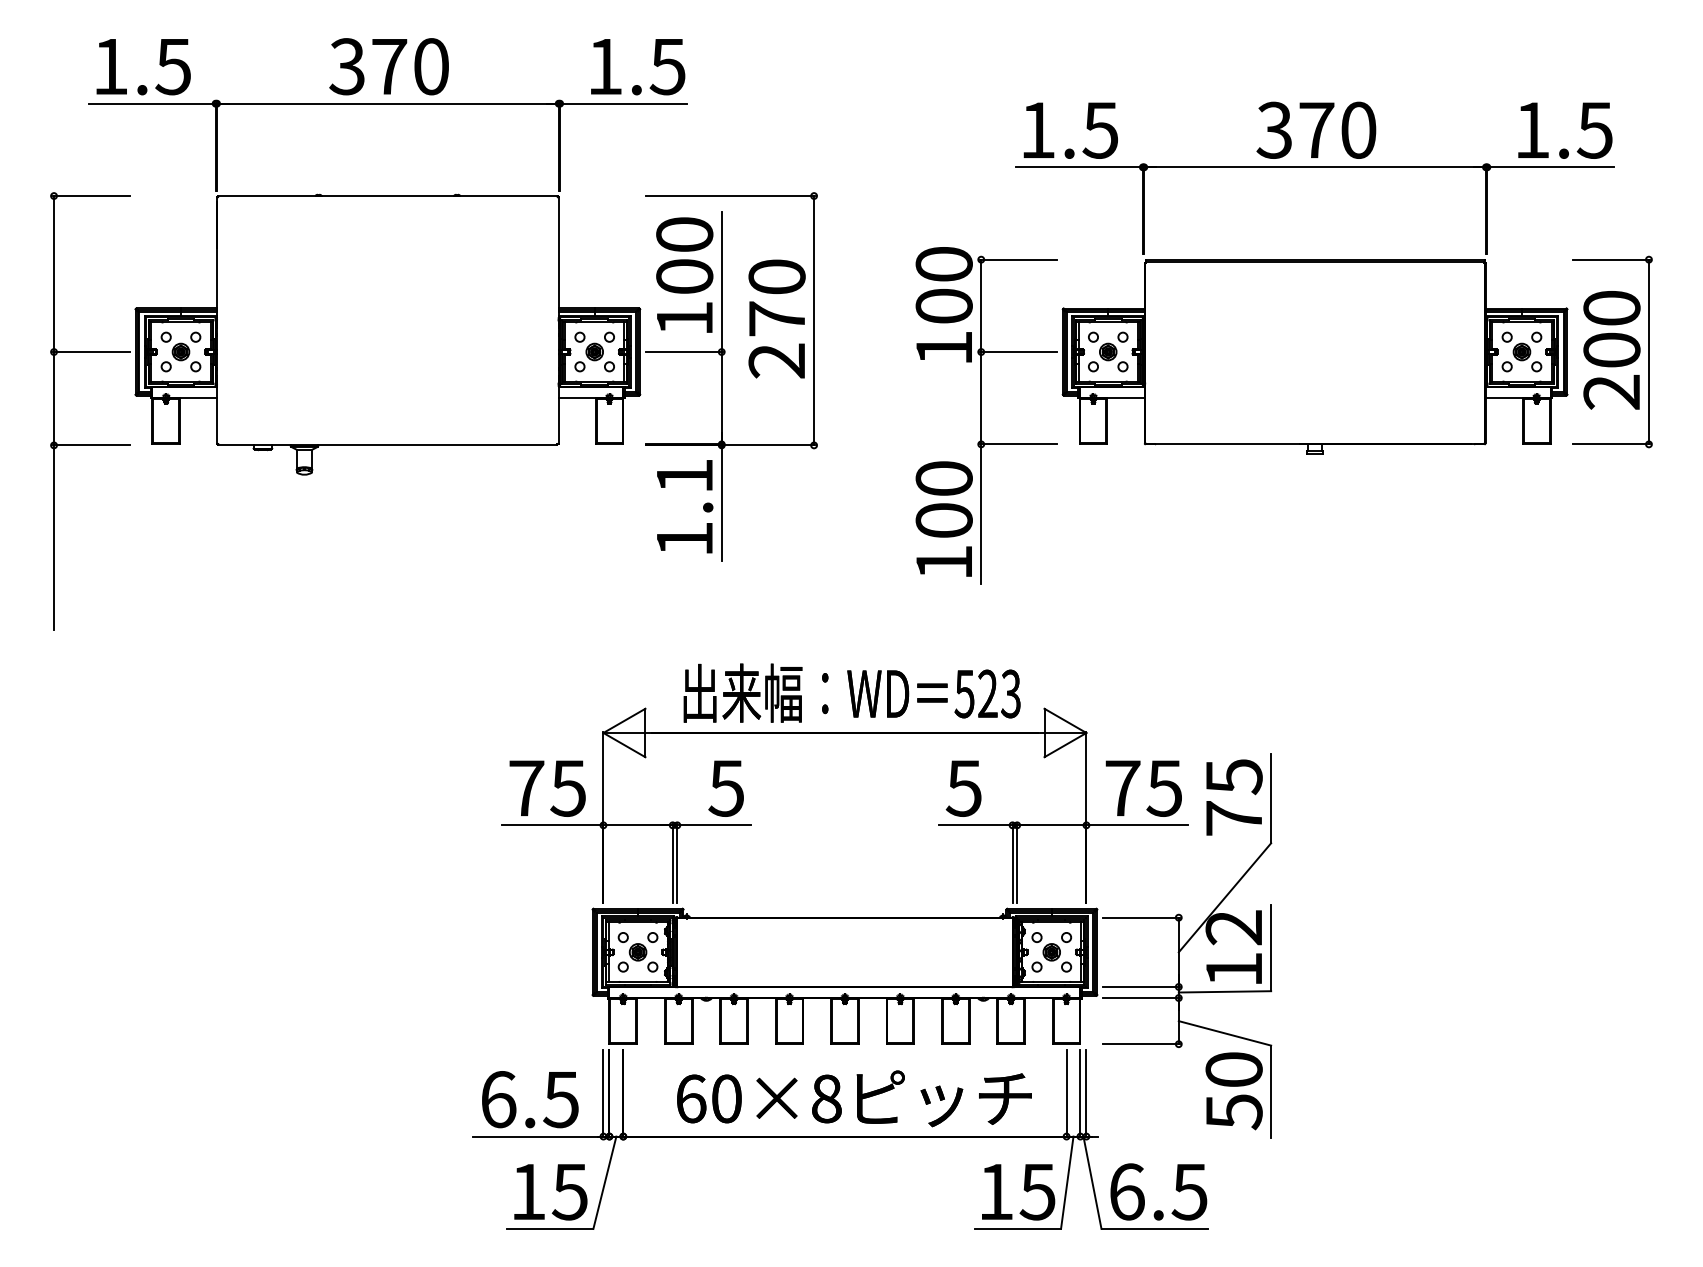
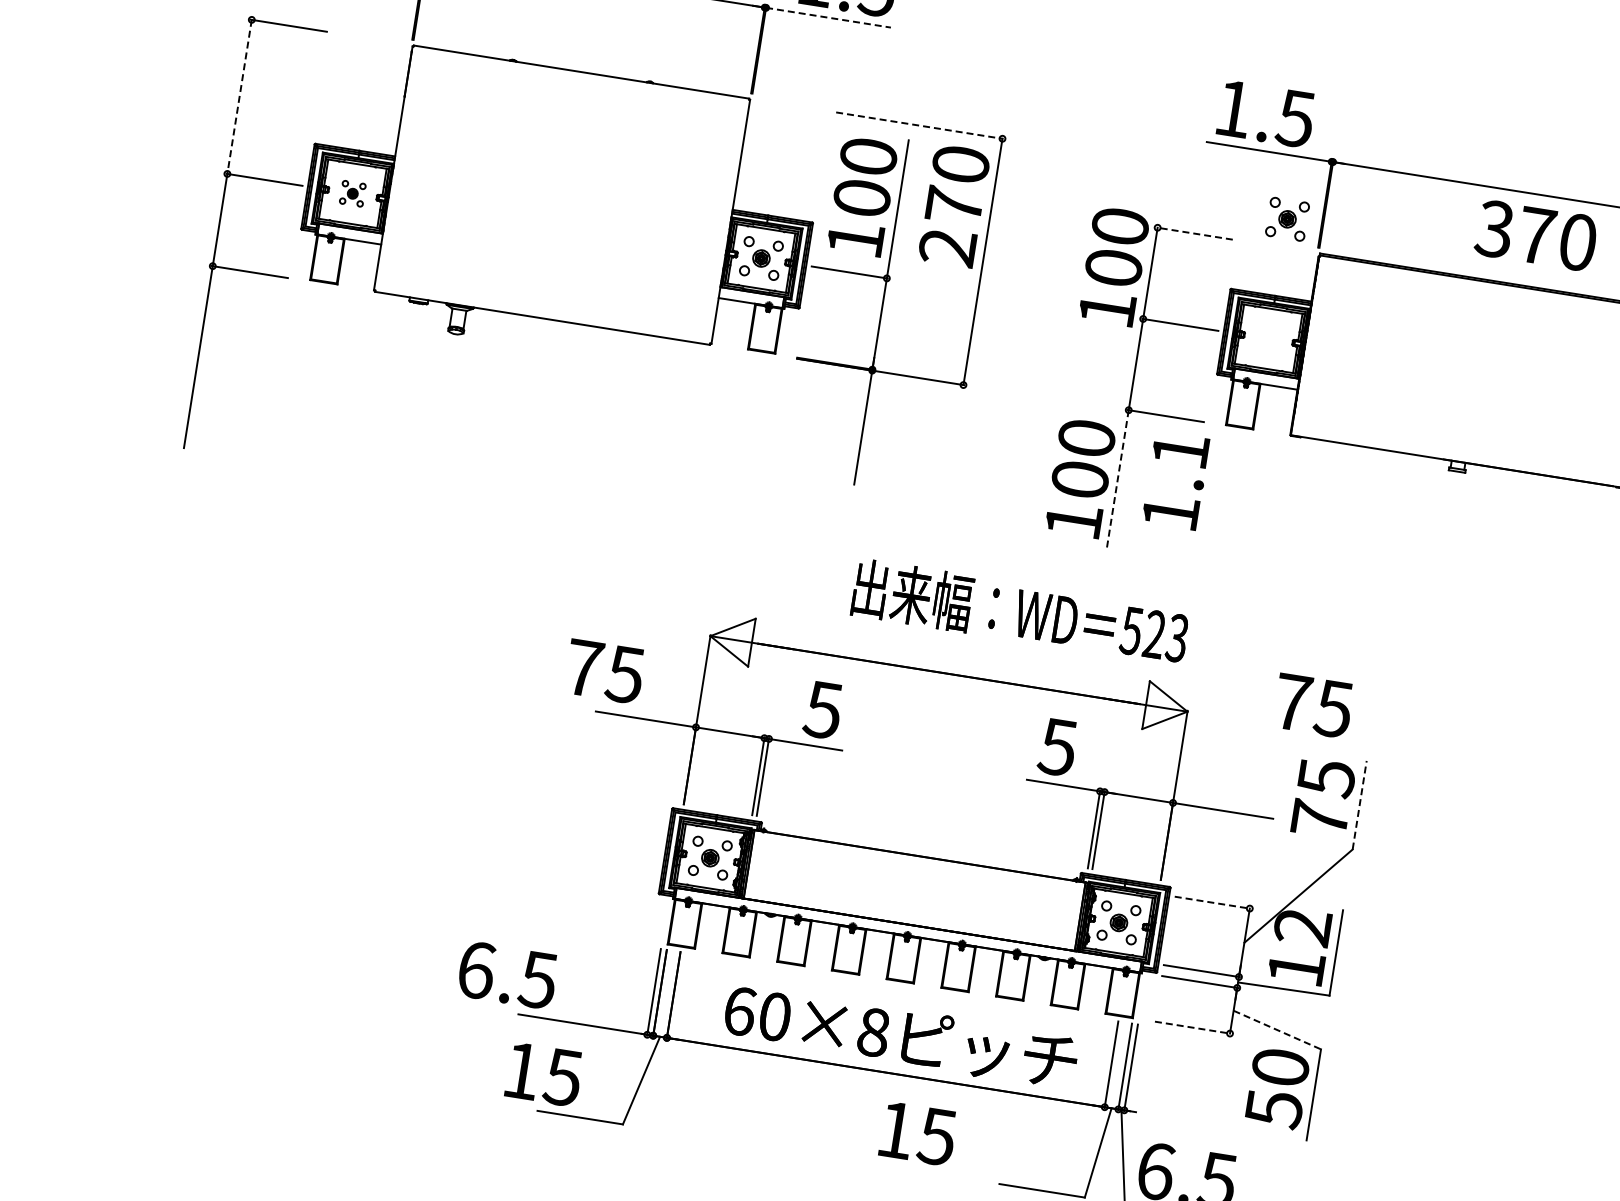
line: (623, 103) -> (828, 17), solid -> dashed
text: (1316, 129) -> (1536, 234), moved
line: (730, 196) -> (919, 126), solid -> dashed
line: (1018, 259) -> (1194, 233), solid -> dashed
line: (54, 274) -> (239, 97), solid -> dashed
text: (776, 318) -> (953, 205), moved
part: (180, 351) -> (352, 193), size x0.6
part: (1108, 351) -> (1287, 218), moved
text: (685, 506) -> (1176, 480), moved
line: (981, 514) -> (1118, 479), solid -> dashed
text: (851, 692) -> (1020, 611), moved
text: (547, 788) -> (604, 671), moved
text: (1143, 788) -> (1313, 705), moved
line: (1271, 798) -> (1360, 805), solid -> dashed
line: (1141, 917) -> (1213, 902), solid -> dashed
line: (1224, 1033) -> (1276, 1030), solid -> dashed
line: (1141, 1044) -> (1193, 1027), solid -> dashed
text: (530, 1099) -> (507, 975), moved
text: (550, 1192) -> (543, 1074), moved
text: (1018, 1192) -> (918, 1134), moved

